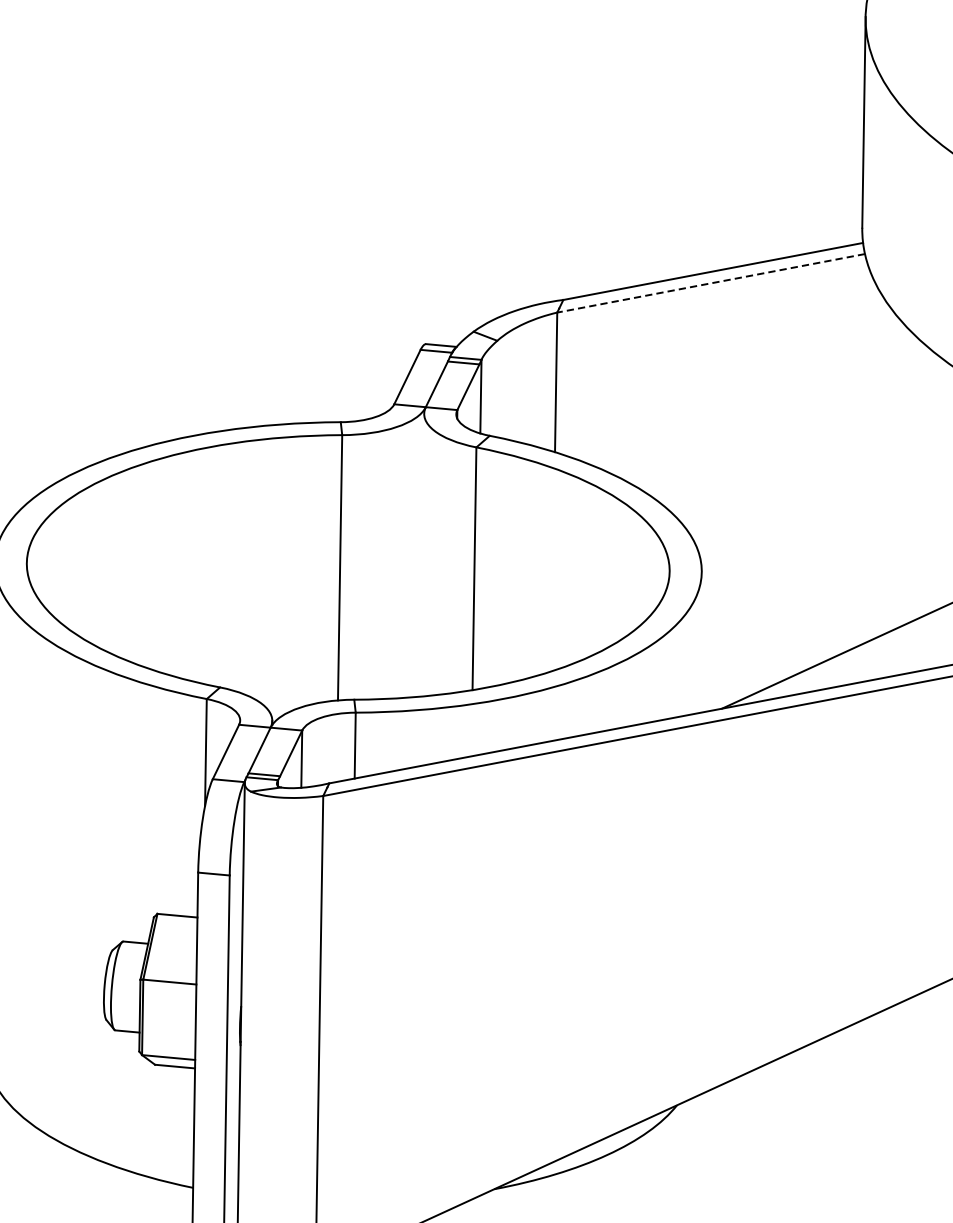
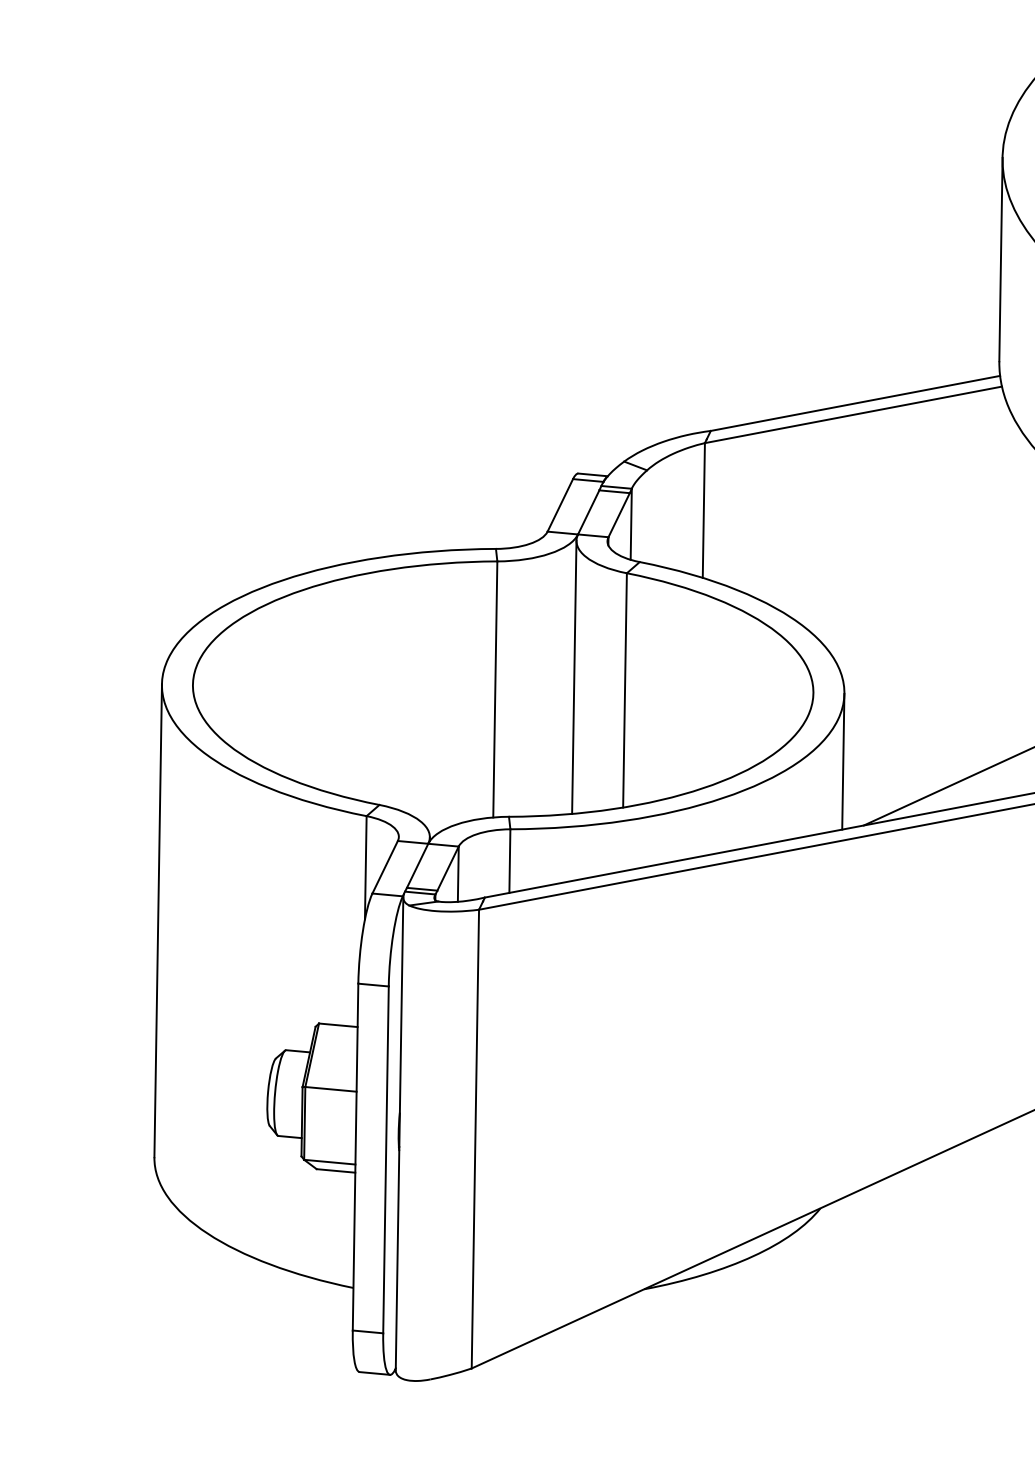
line: (710, 282) -> (852, 414), dashed -> solid
line: (422, 554) -> (574, 676), added
line: (700, 642) -> (843, 761), added

